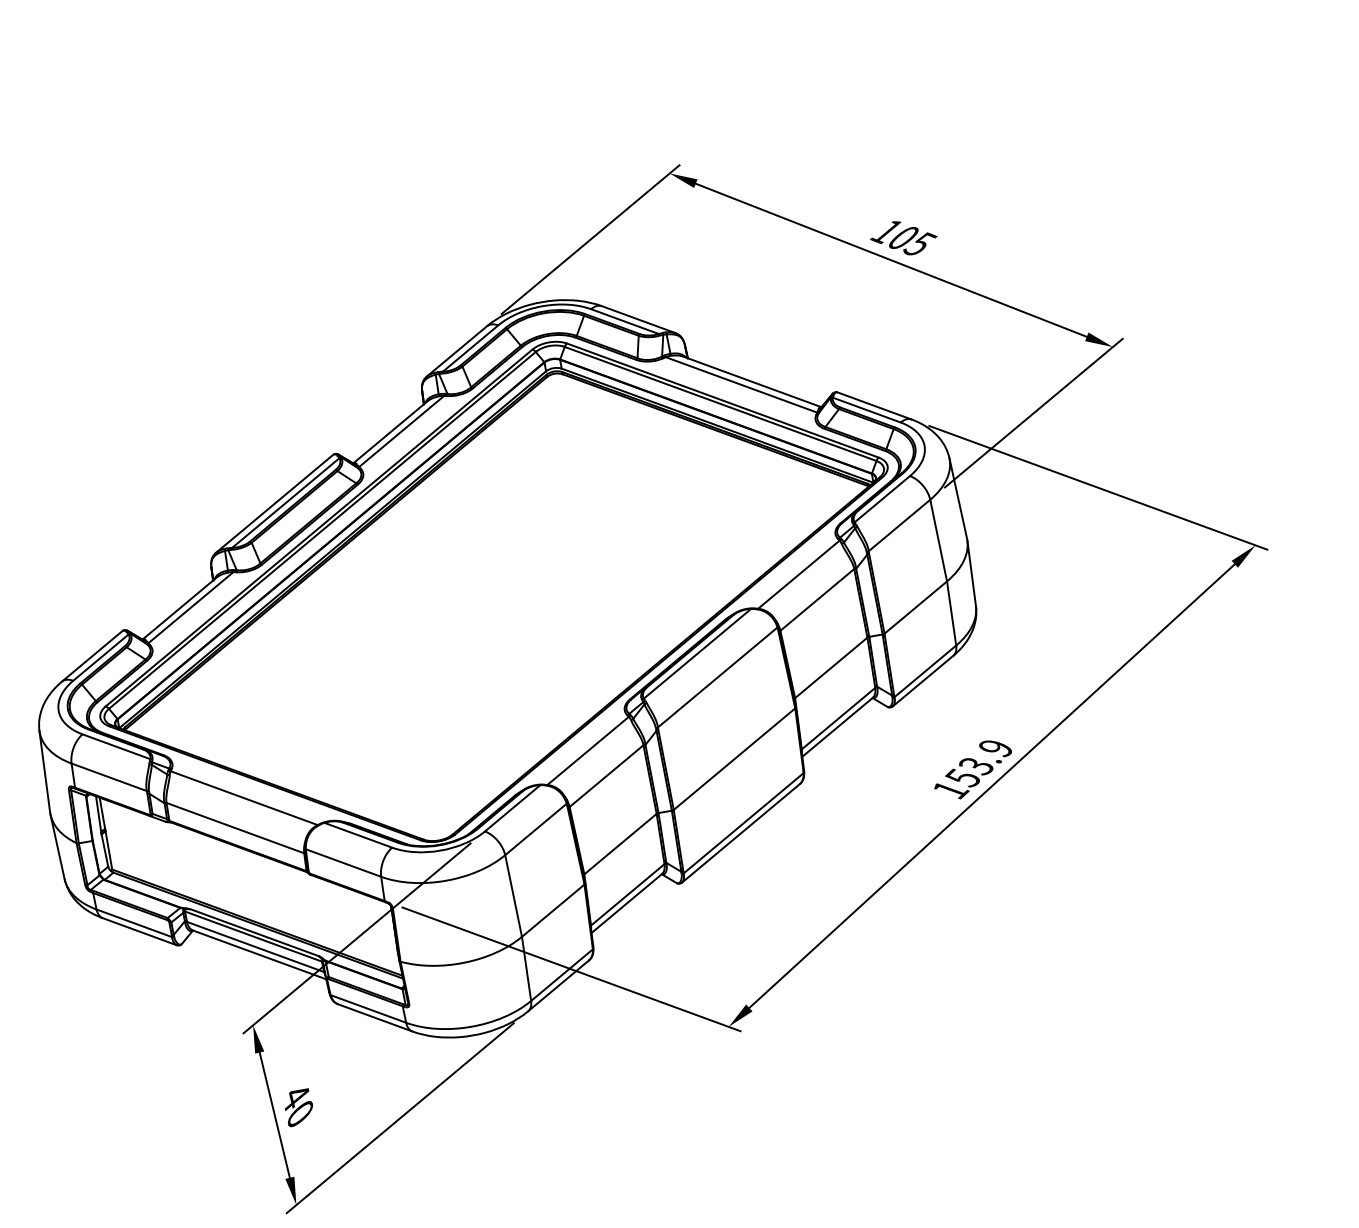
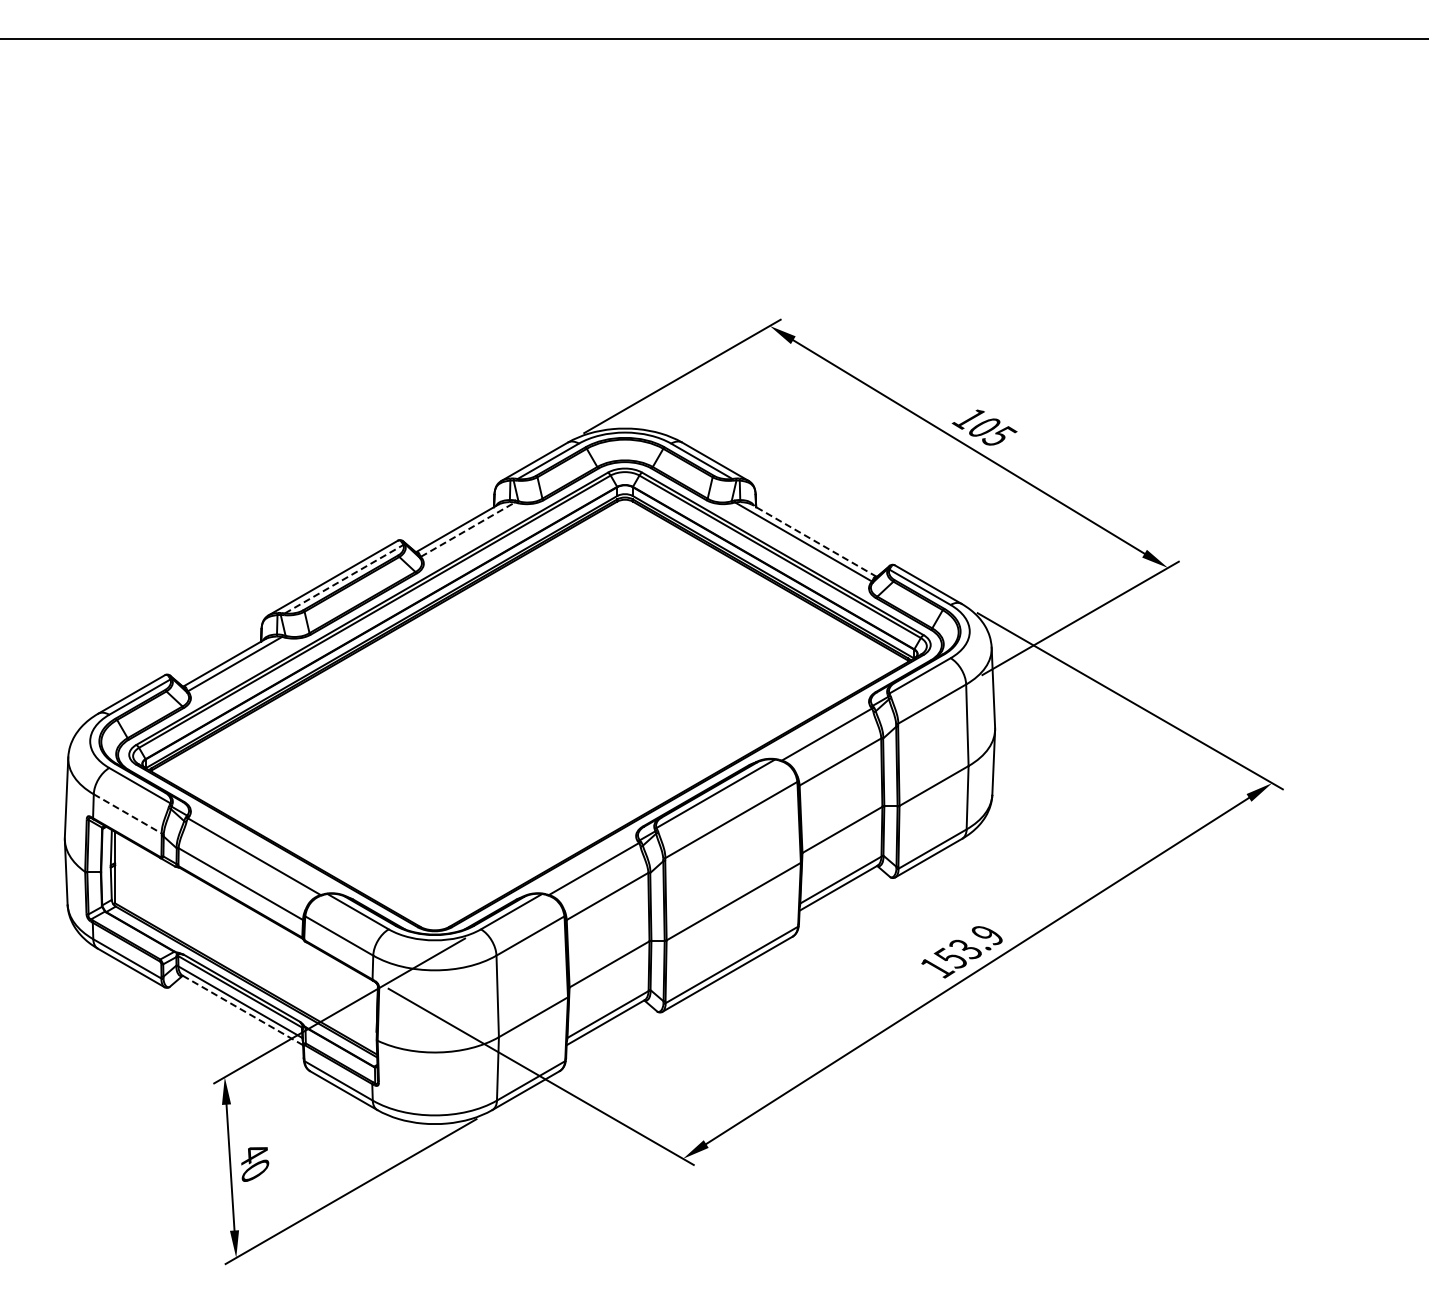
line: (751, 381) -> (813, 540), solid -> dashed
line: (402, 431) -> (468, 529), solid -> dashed
line: (286, 502) -> (344, 578), solid -> dashed
line: (110, 777) -> (128, 814), solid -> dashed
line: (259, 954) -> (242, 1010), solid -> dashed

